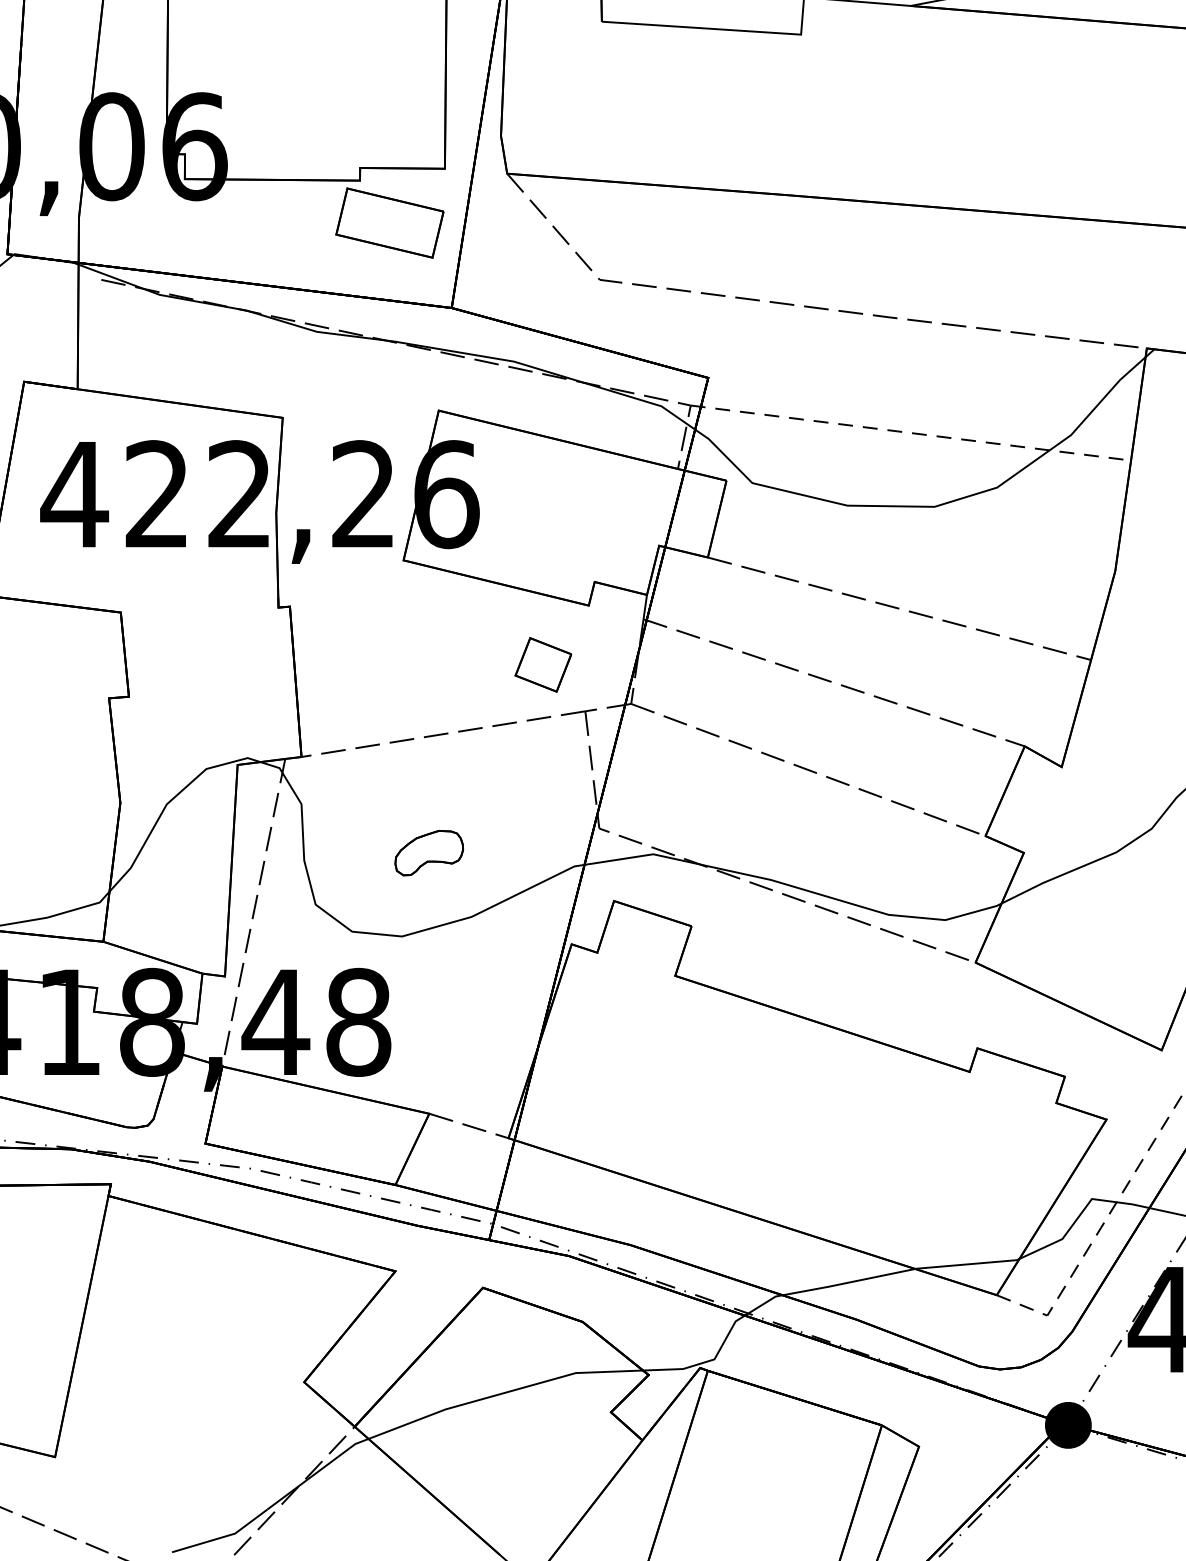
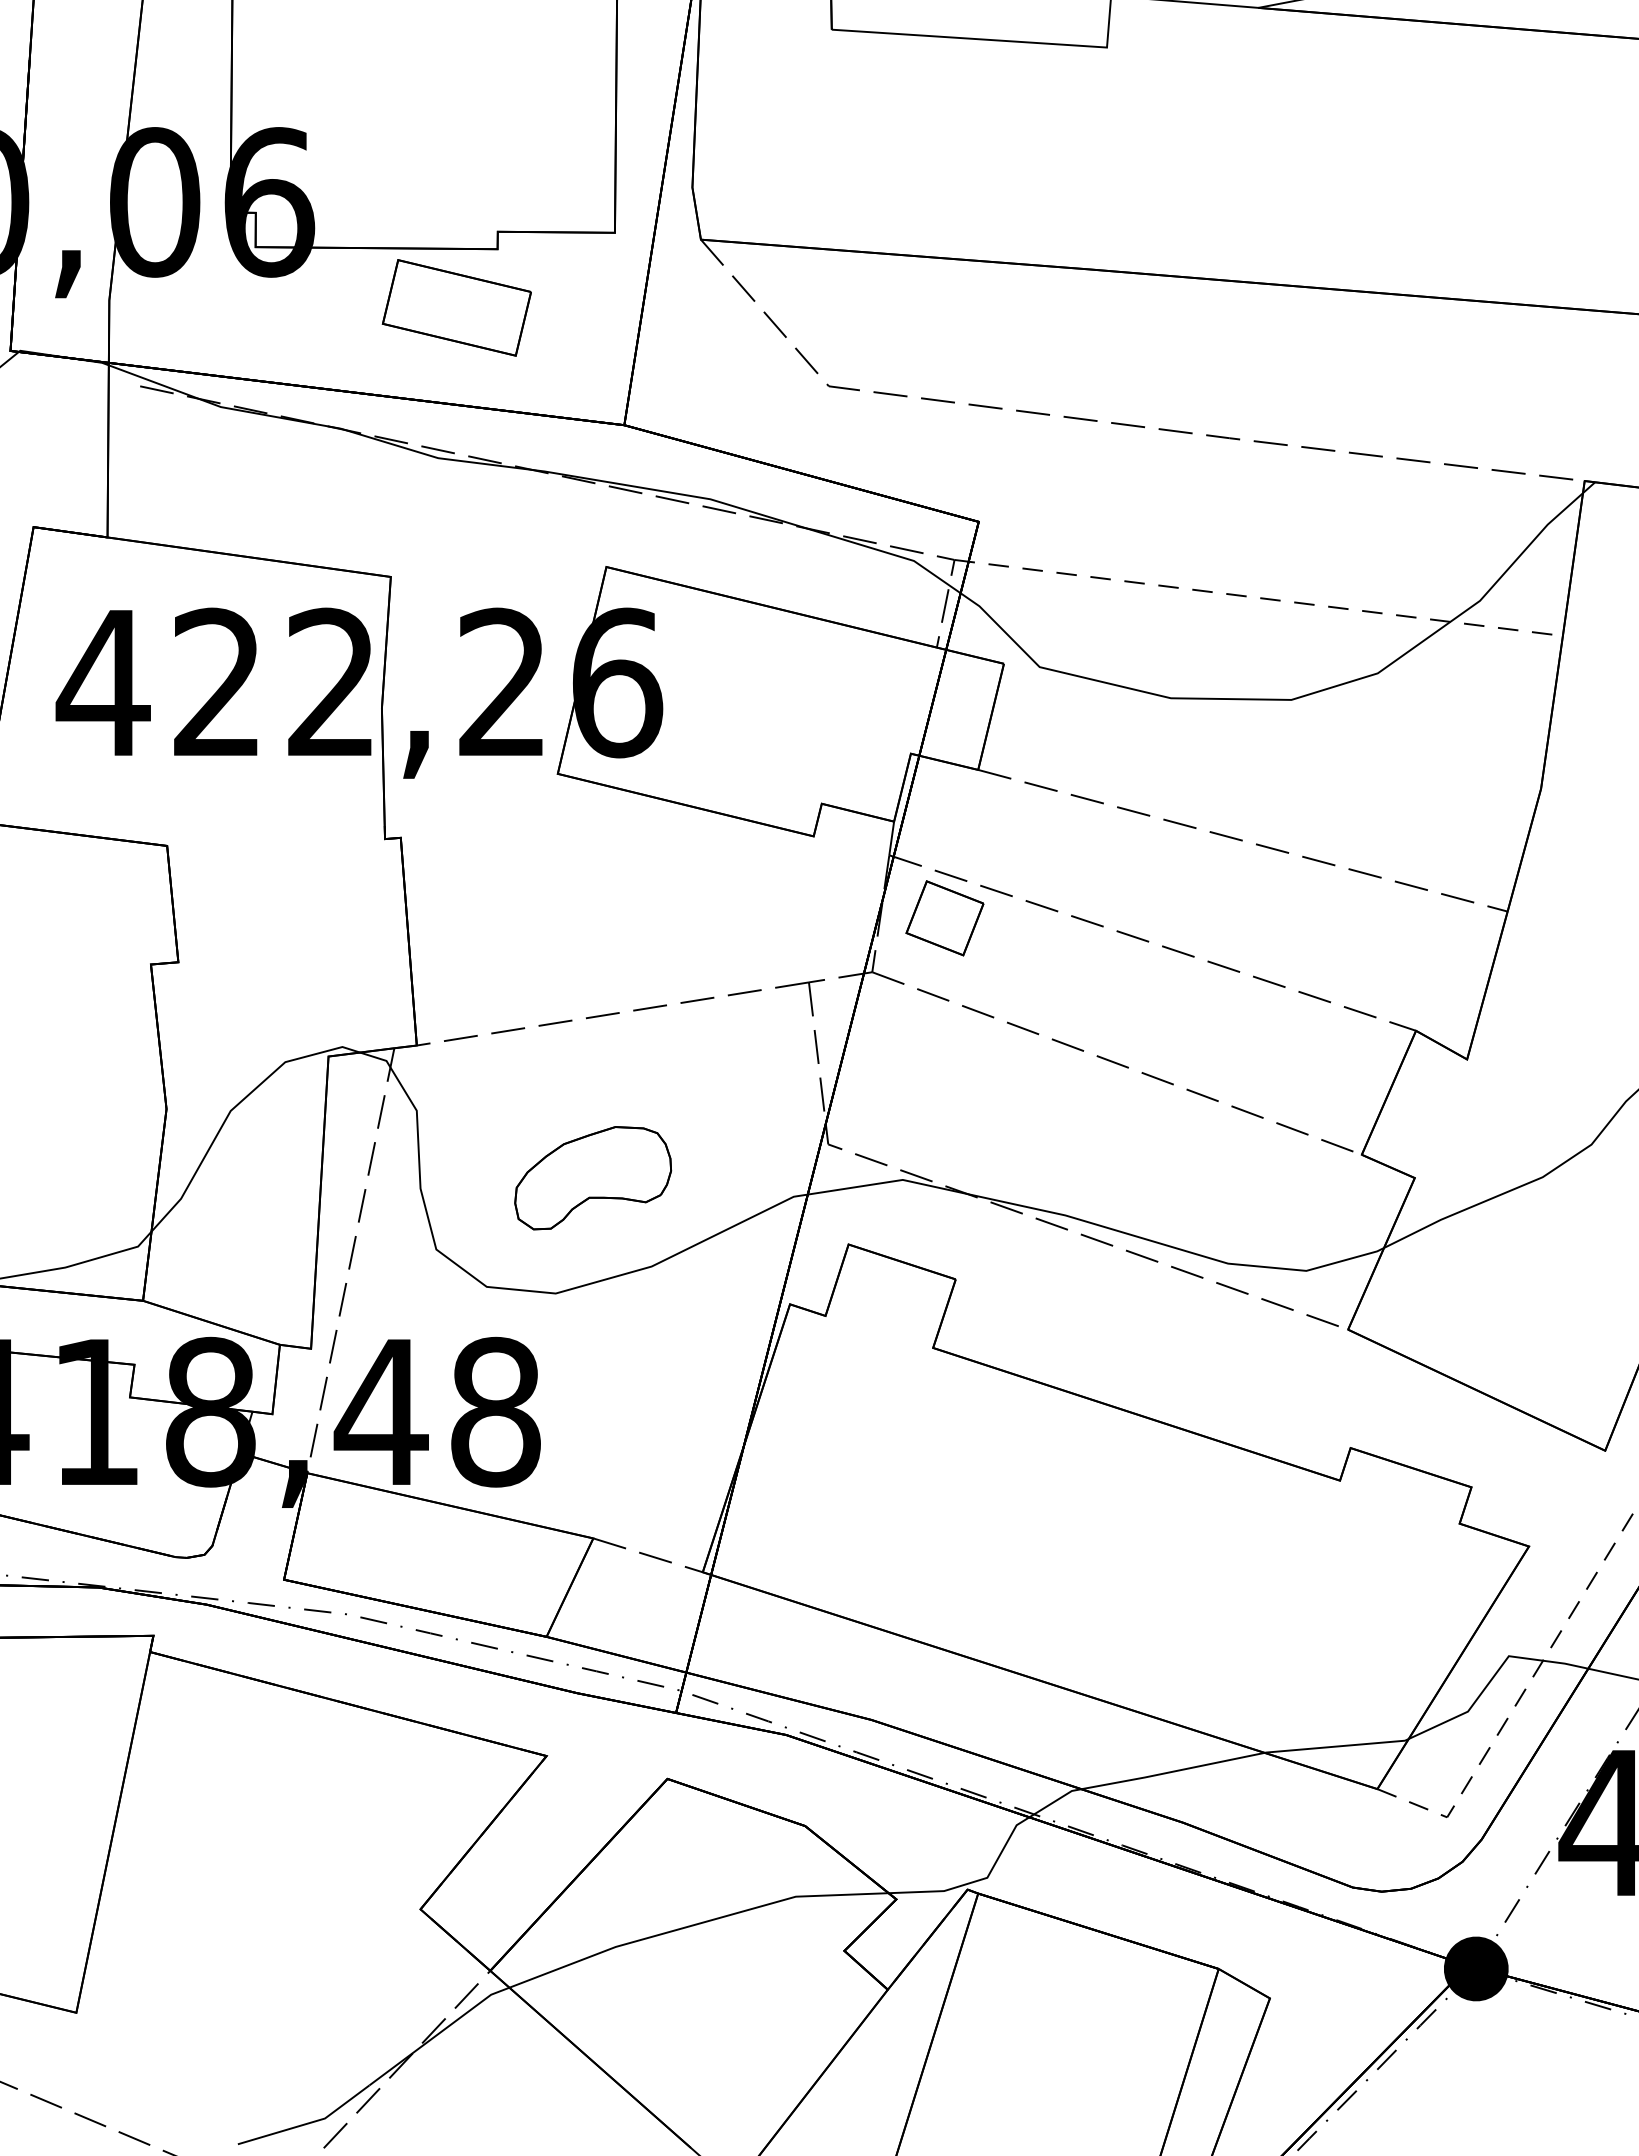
part: (389, 222) -> (456, 307), moved
part: (543, 665) -> (944, 918), moved
part: (429, 853) -> (593, 1178), size x1.67

